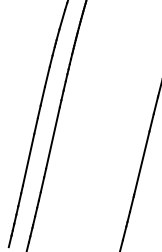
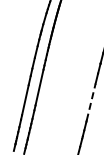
line: (142, 163) -> (91, 102), solid -> dashed

